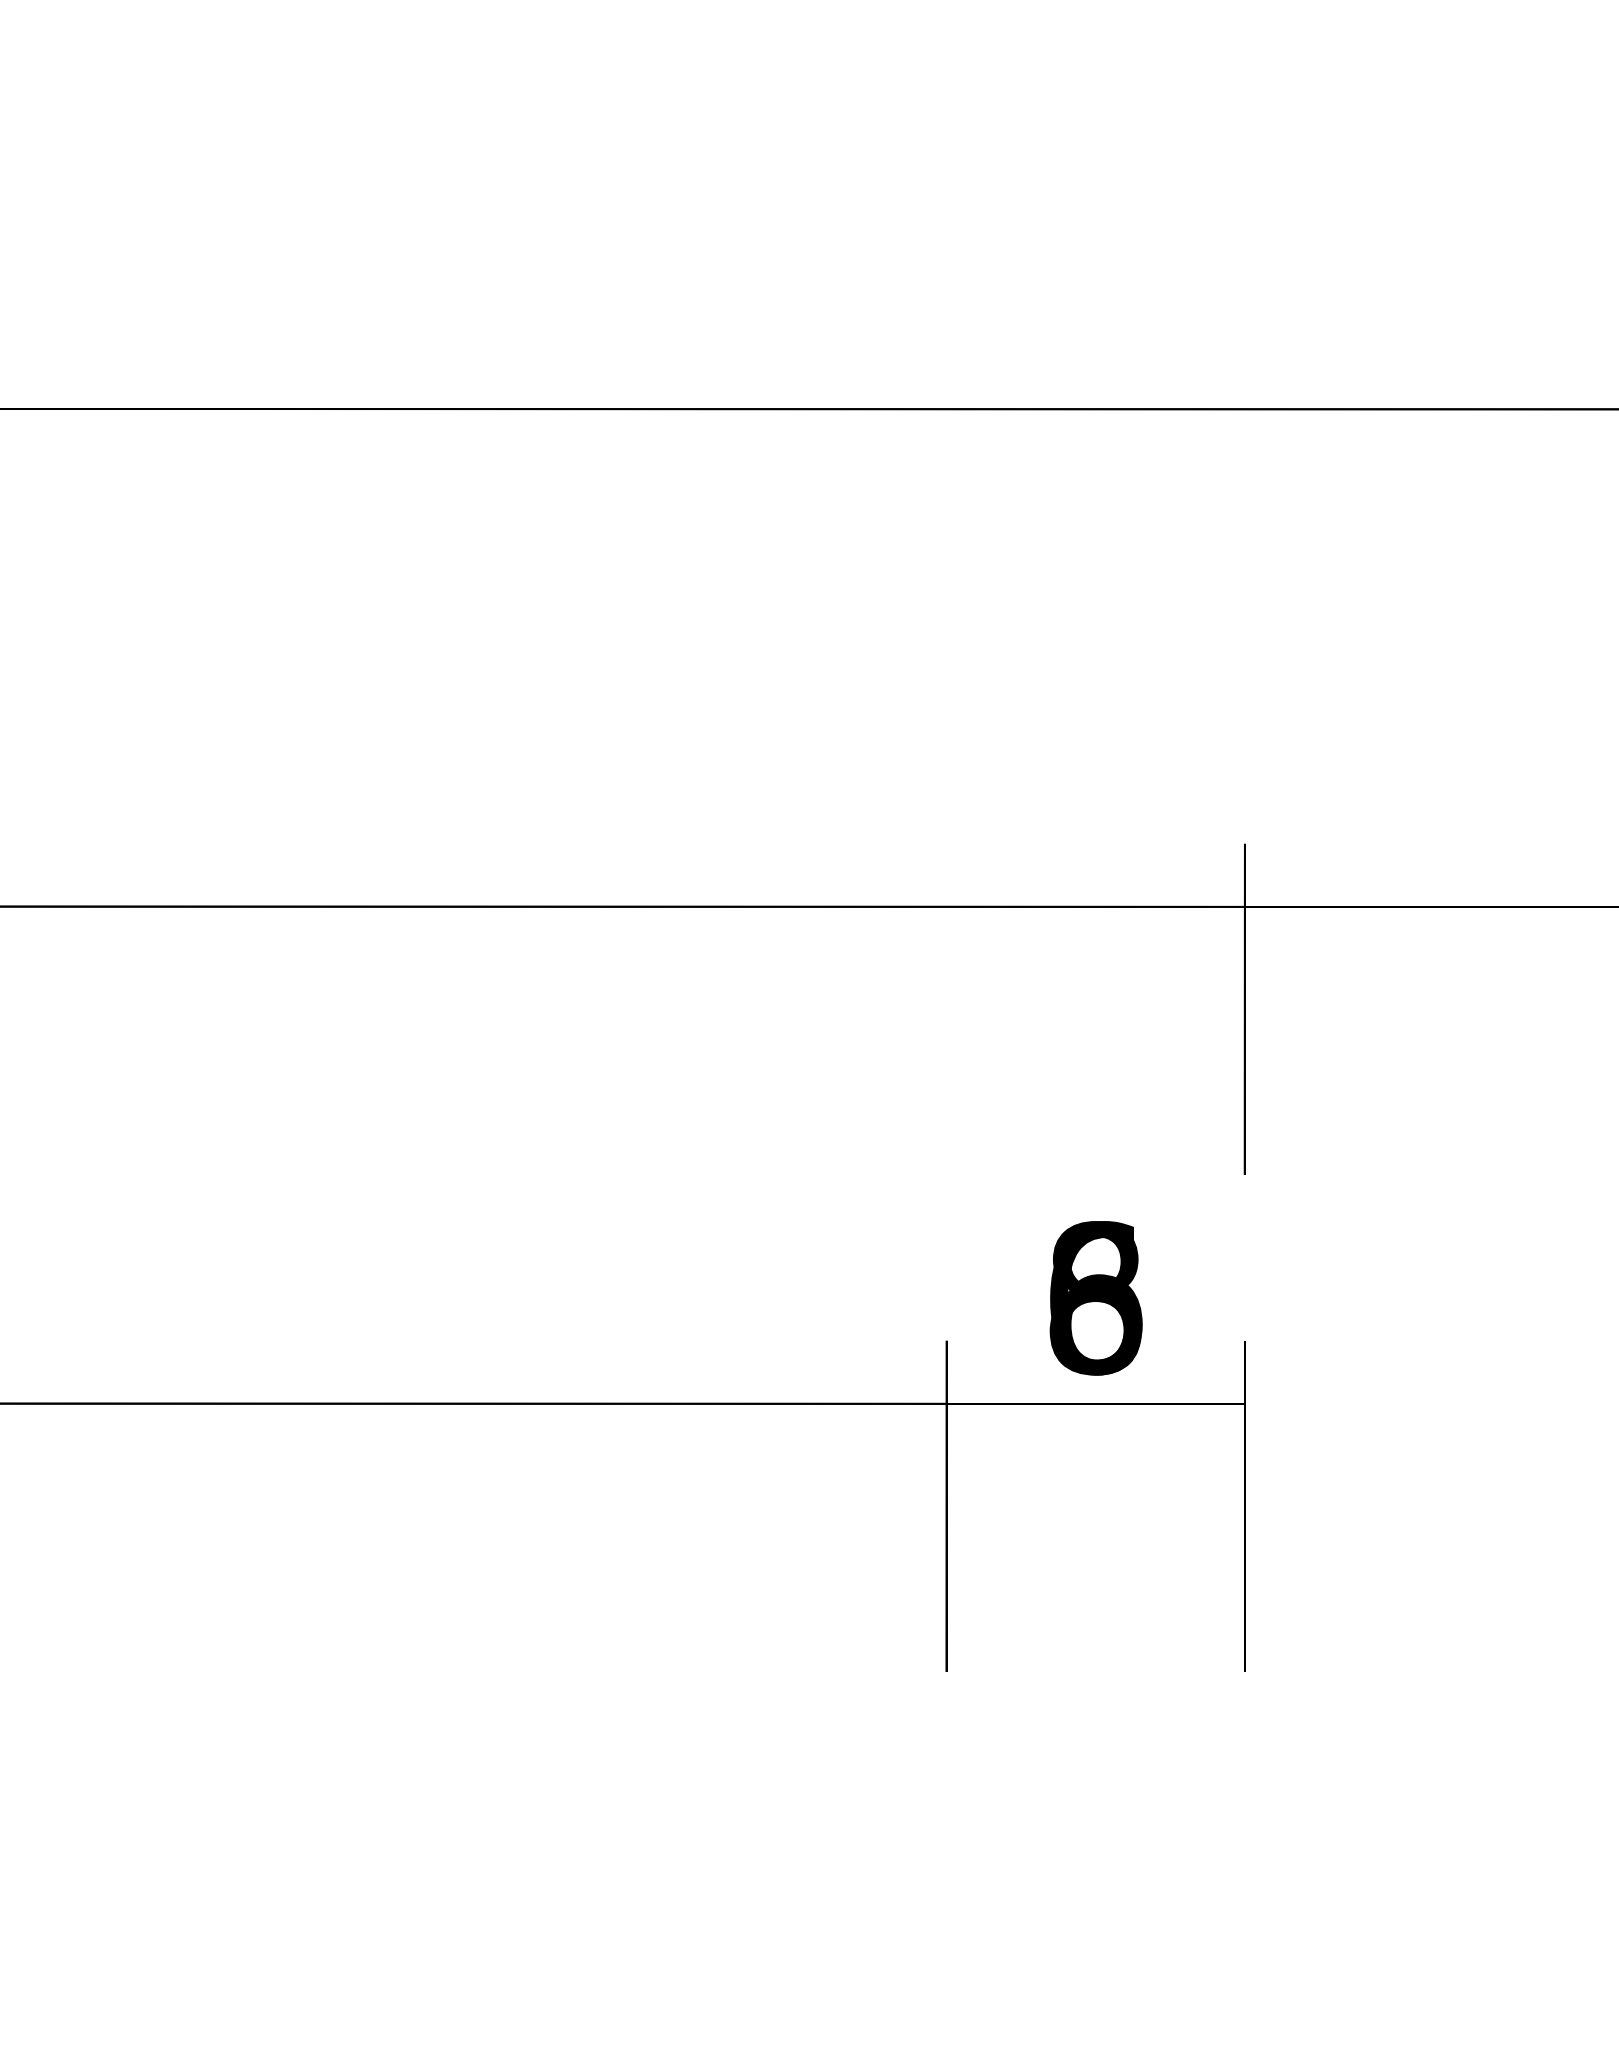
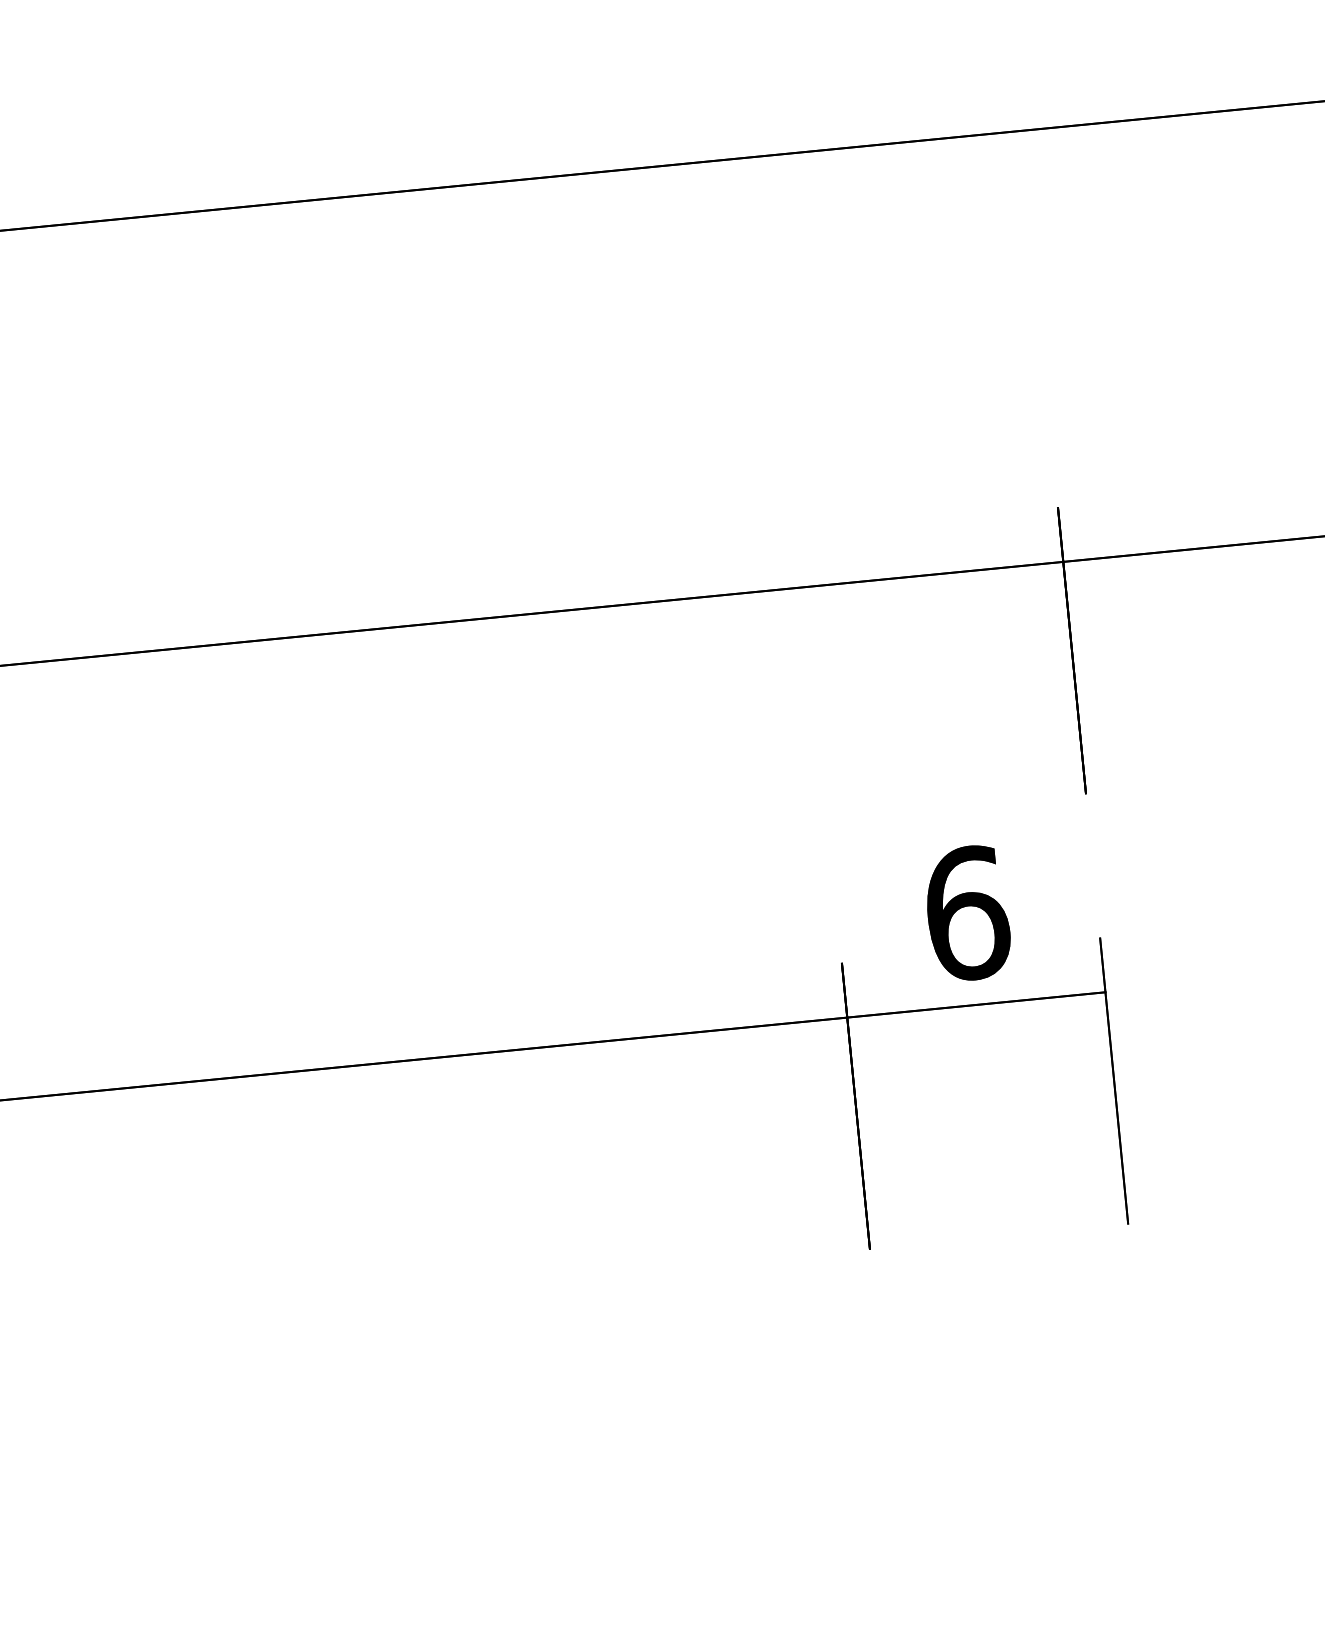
text: (1095, 1298) -> (967, 913), 8 -> 6

